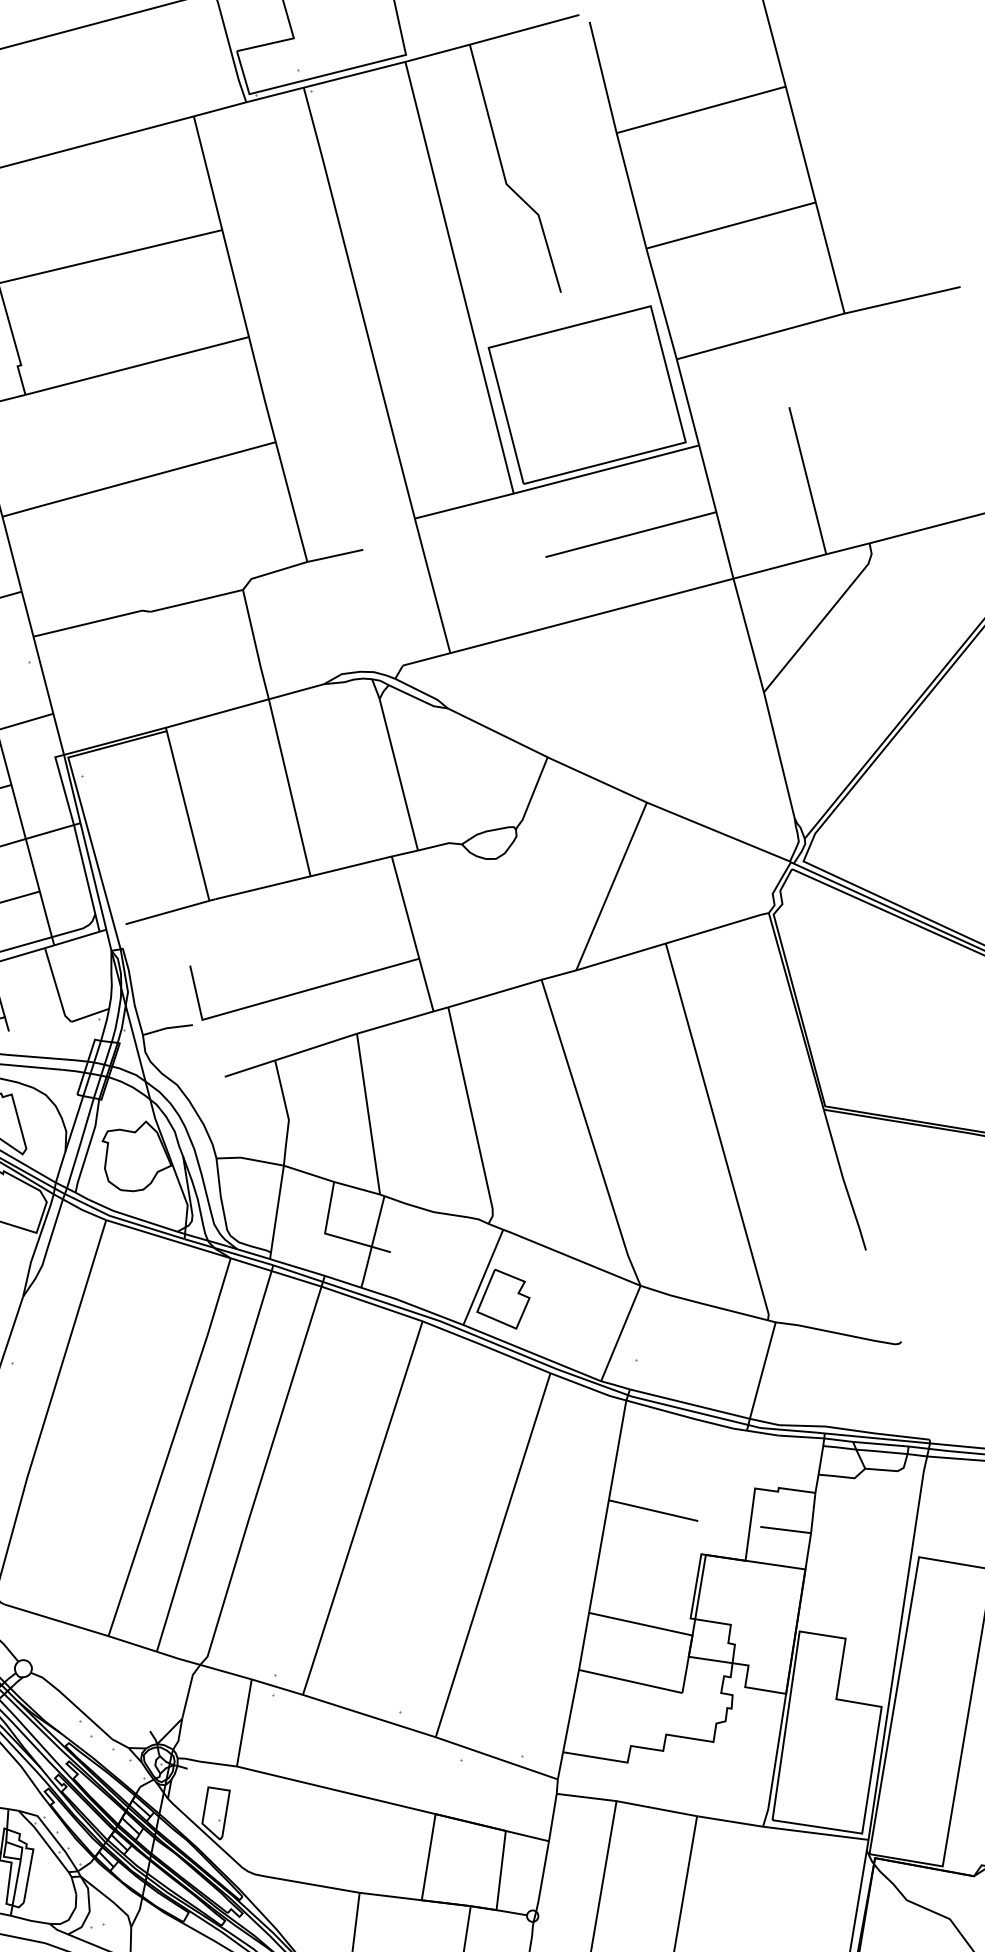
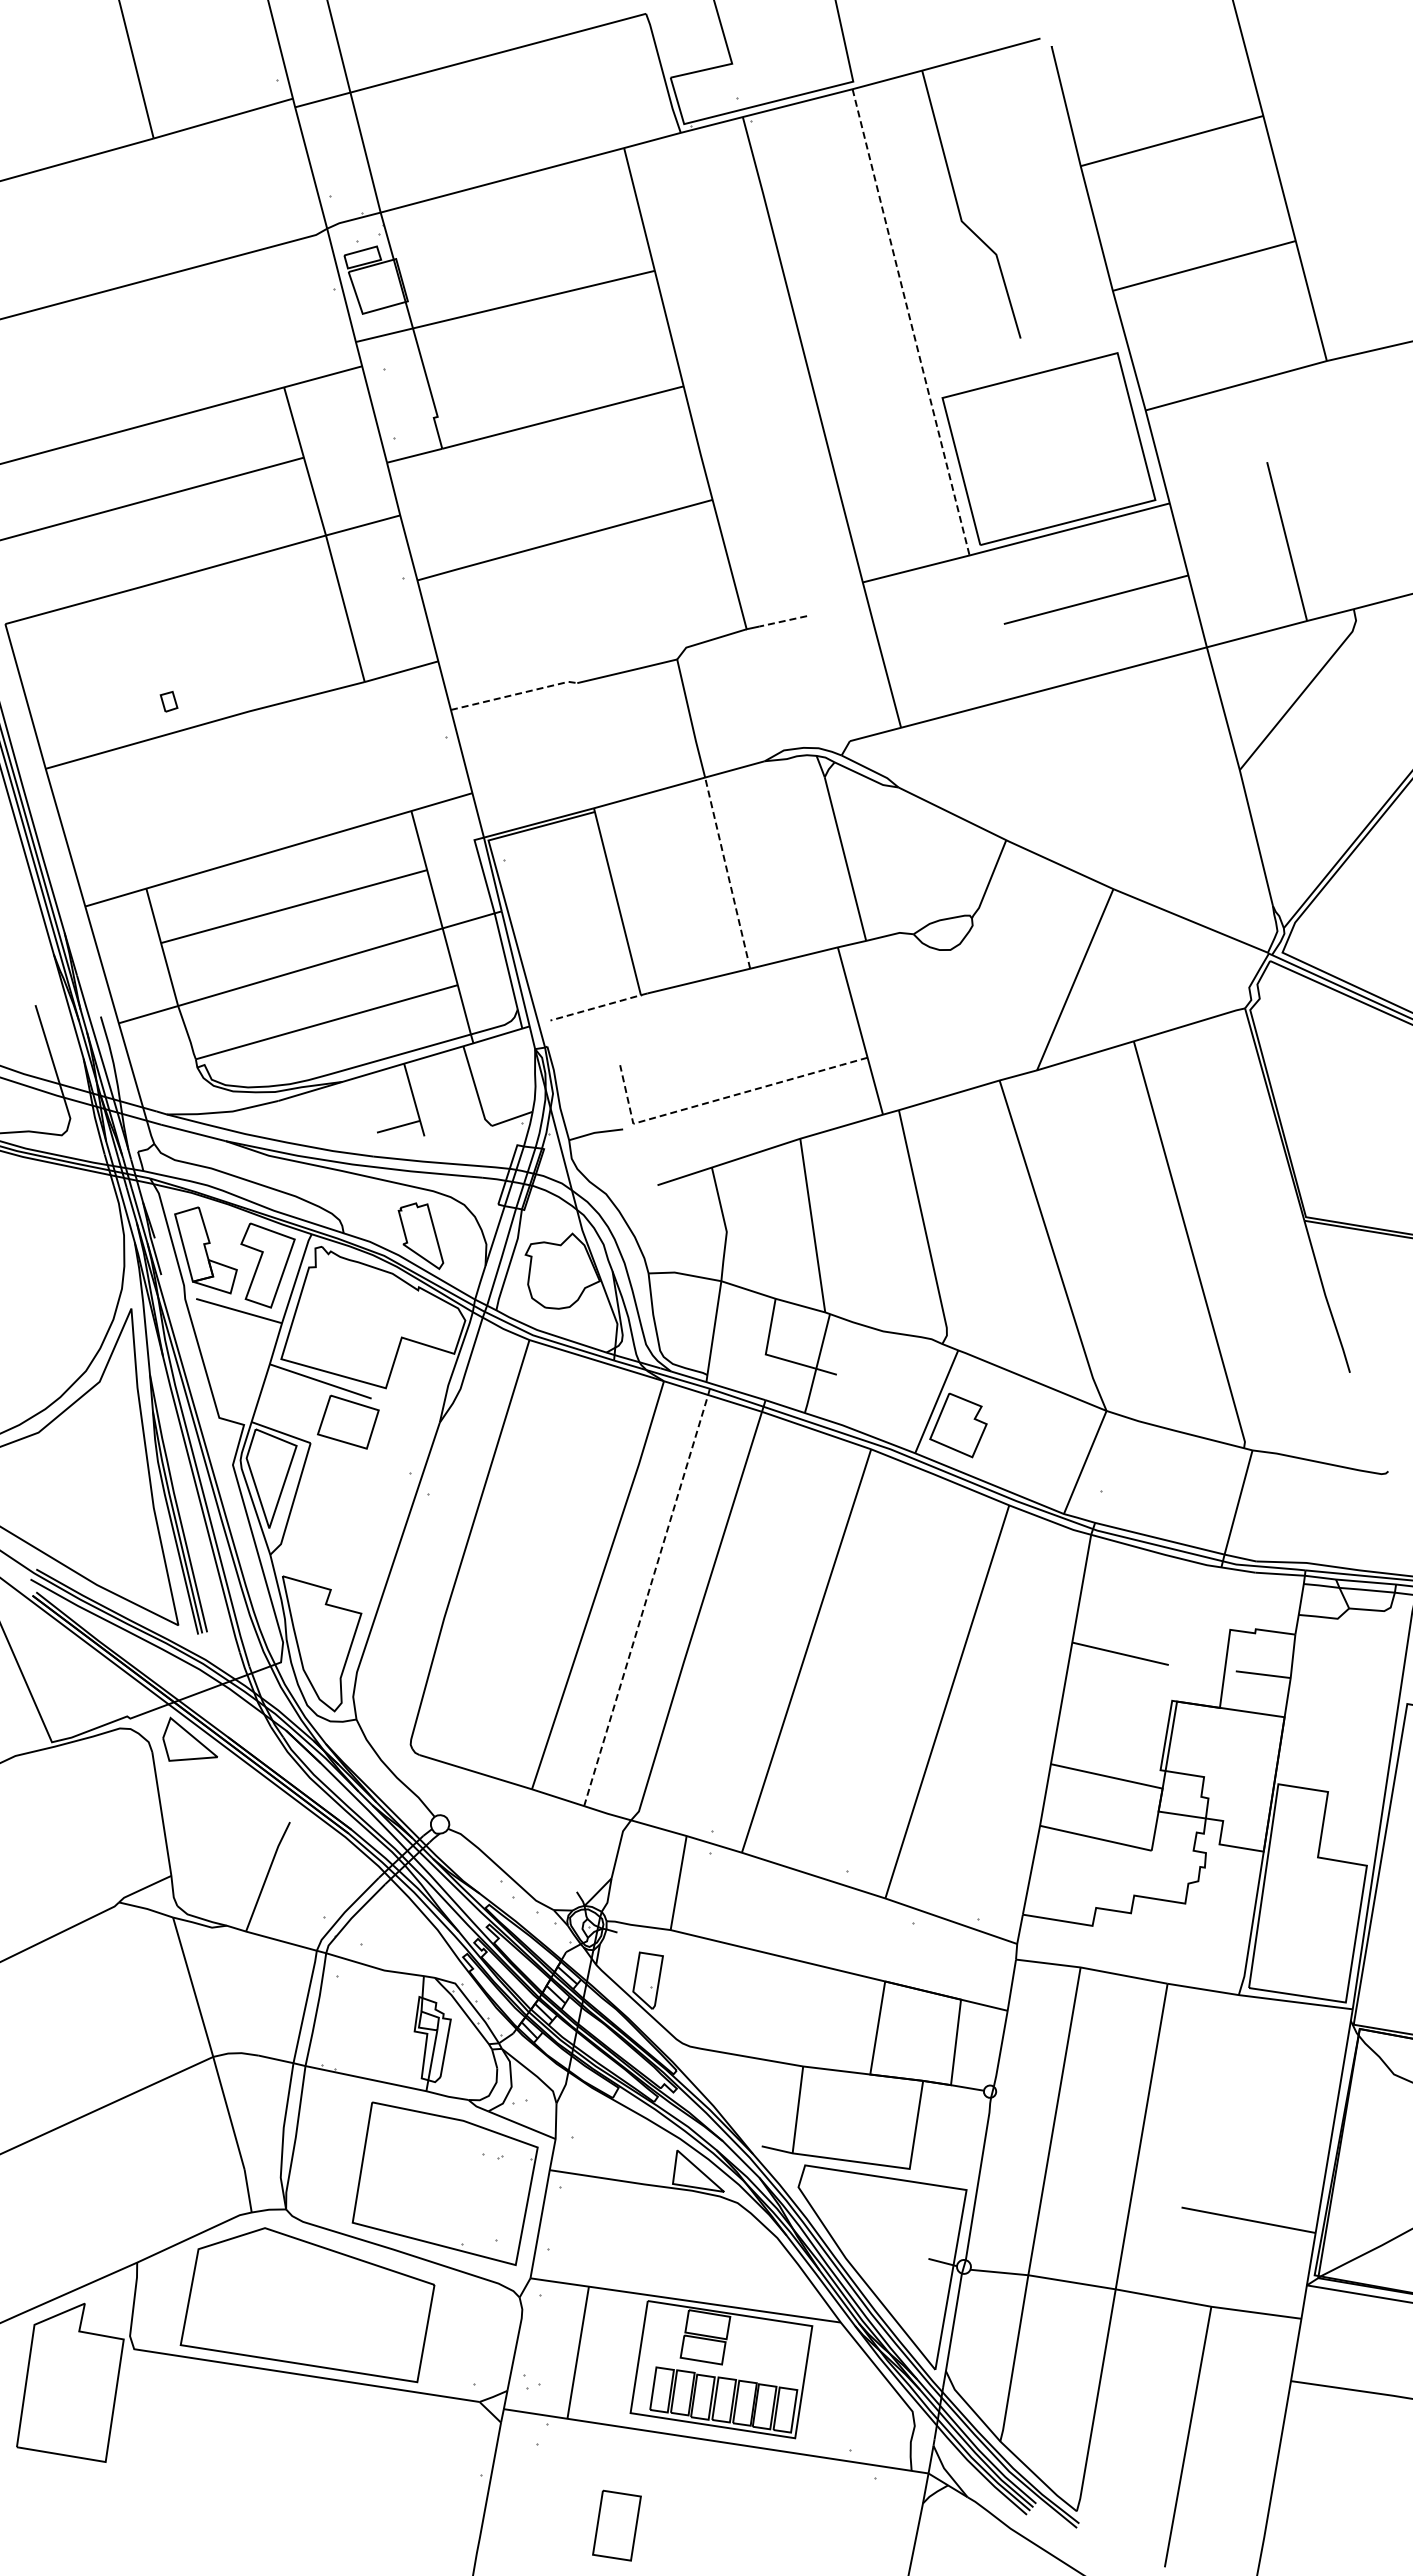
line: (459, 277) -> (910, 322), solid -> dashed
line: (340, 554) -> (782, 621), solid -> dashed
line: (93, 622) -> (515, 694), solid -> dashed
line: (289, 787) -> (727, 872), solid -> dashed
line: (171, 911) -> (599, 1006), solid -> dashed
line: (283, 997) -> (720, 1099), solid -> dashed
line: (215, 1457) -> (647, 1596), solid -> dashed

